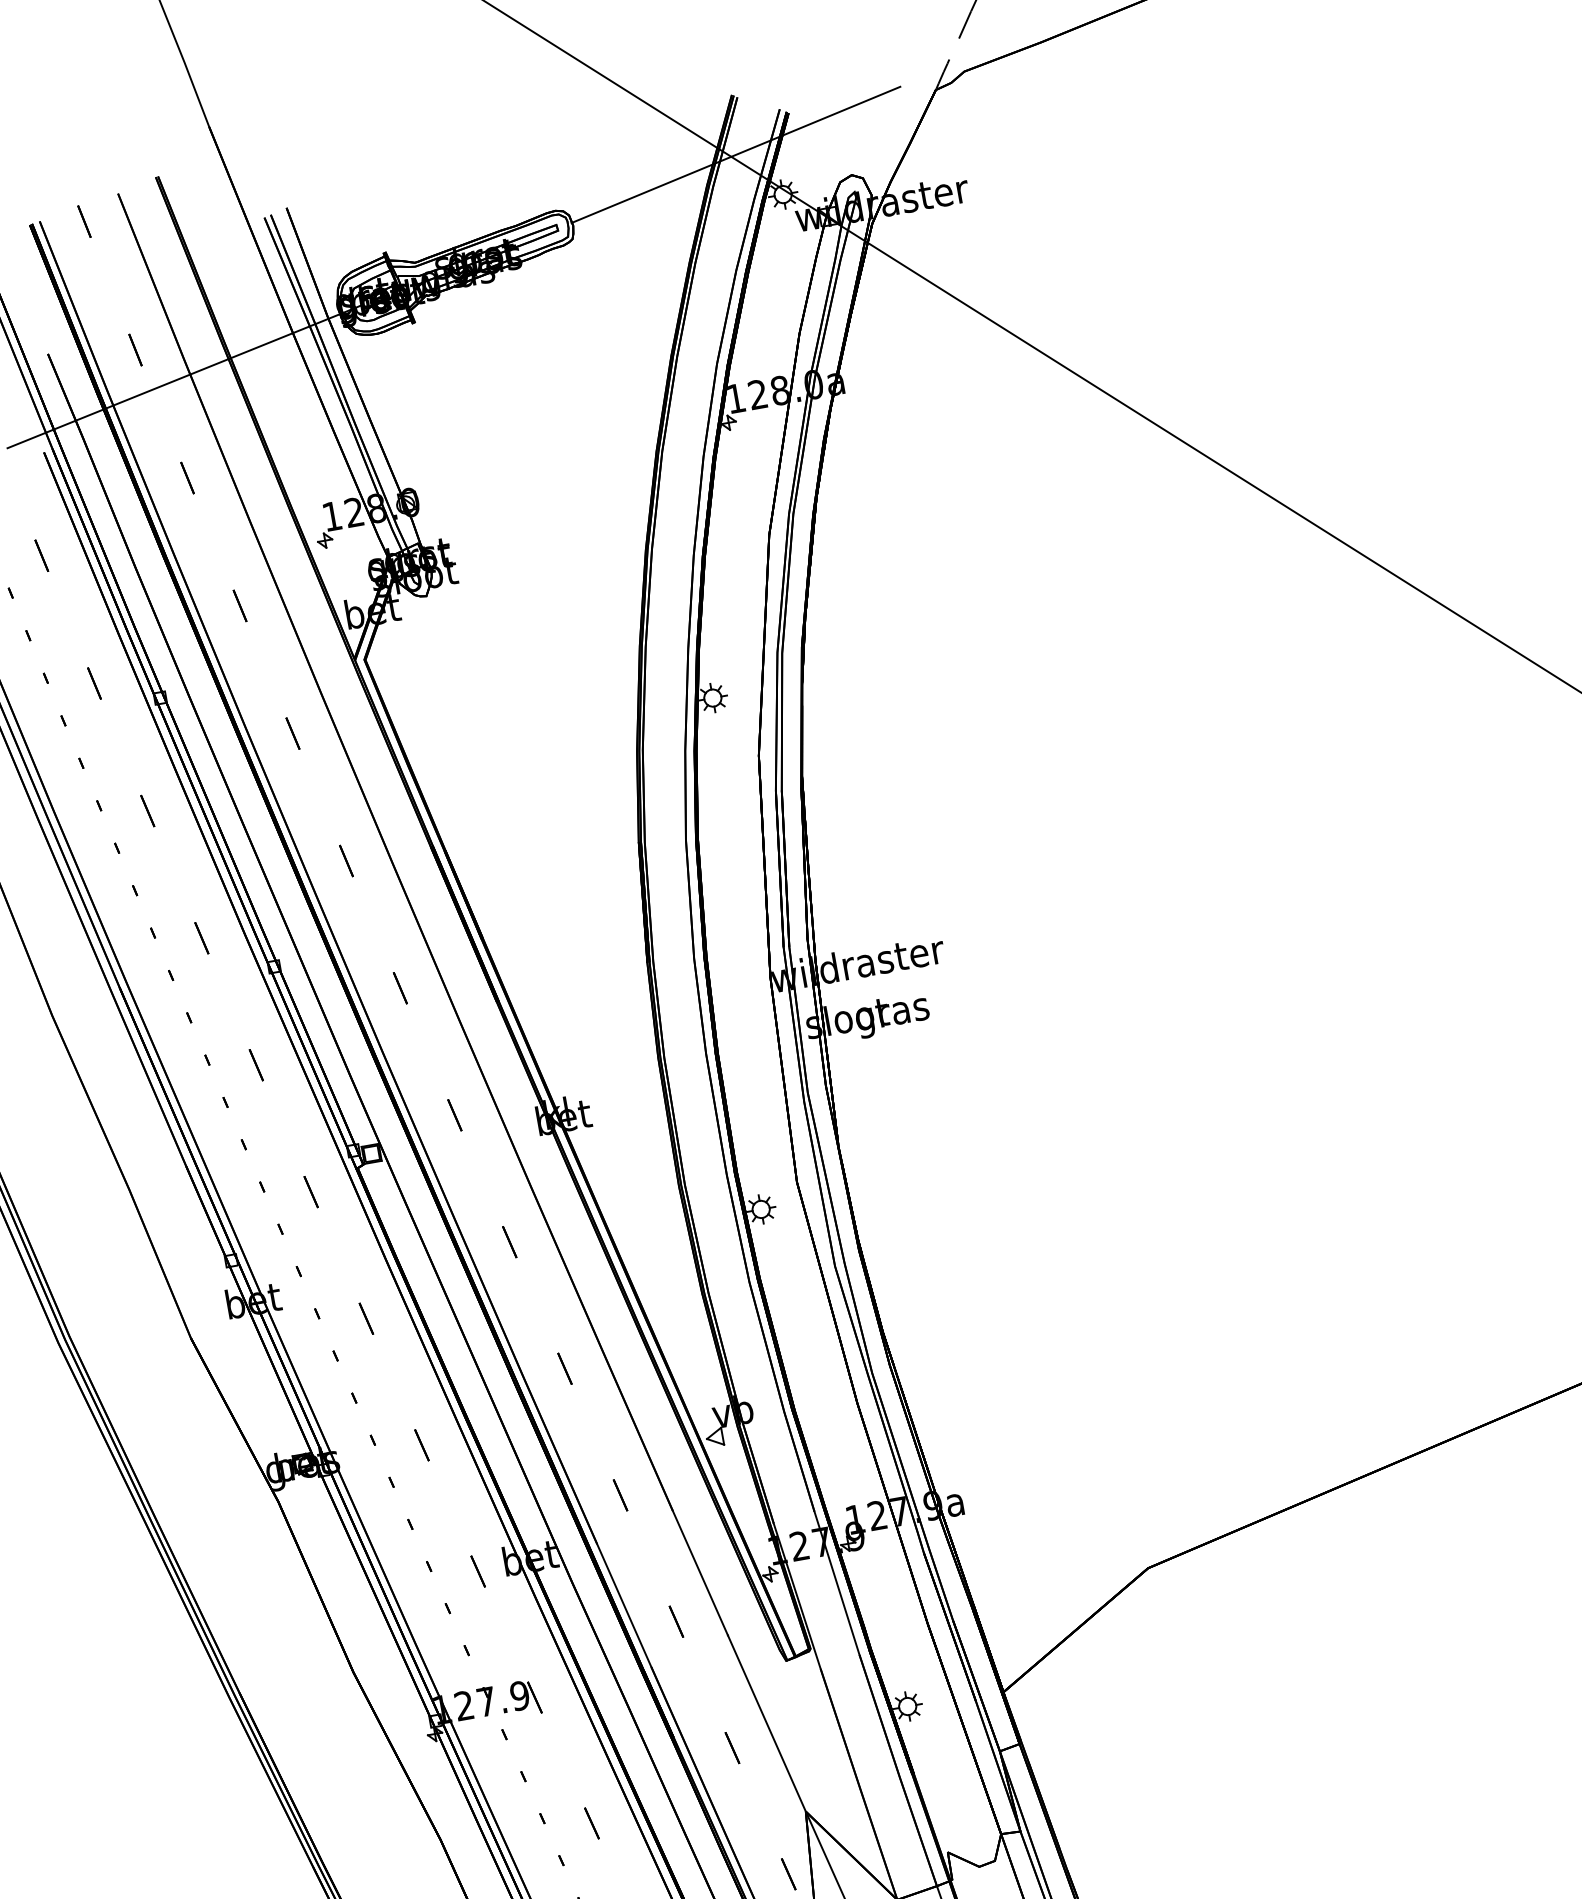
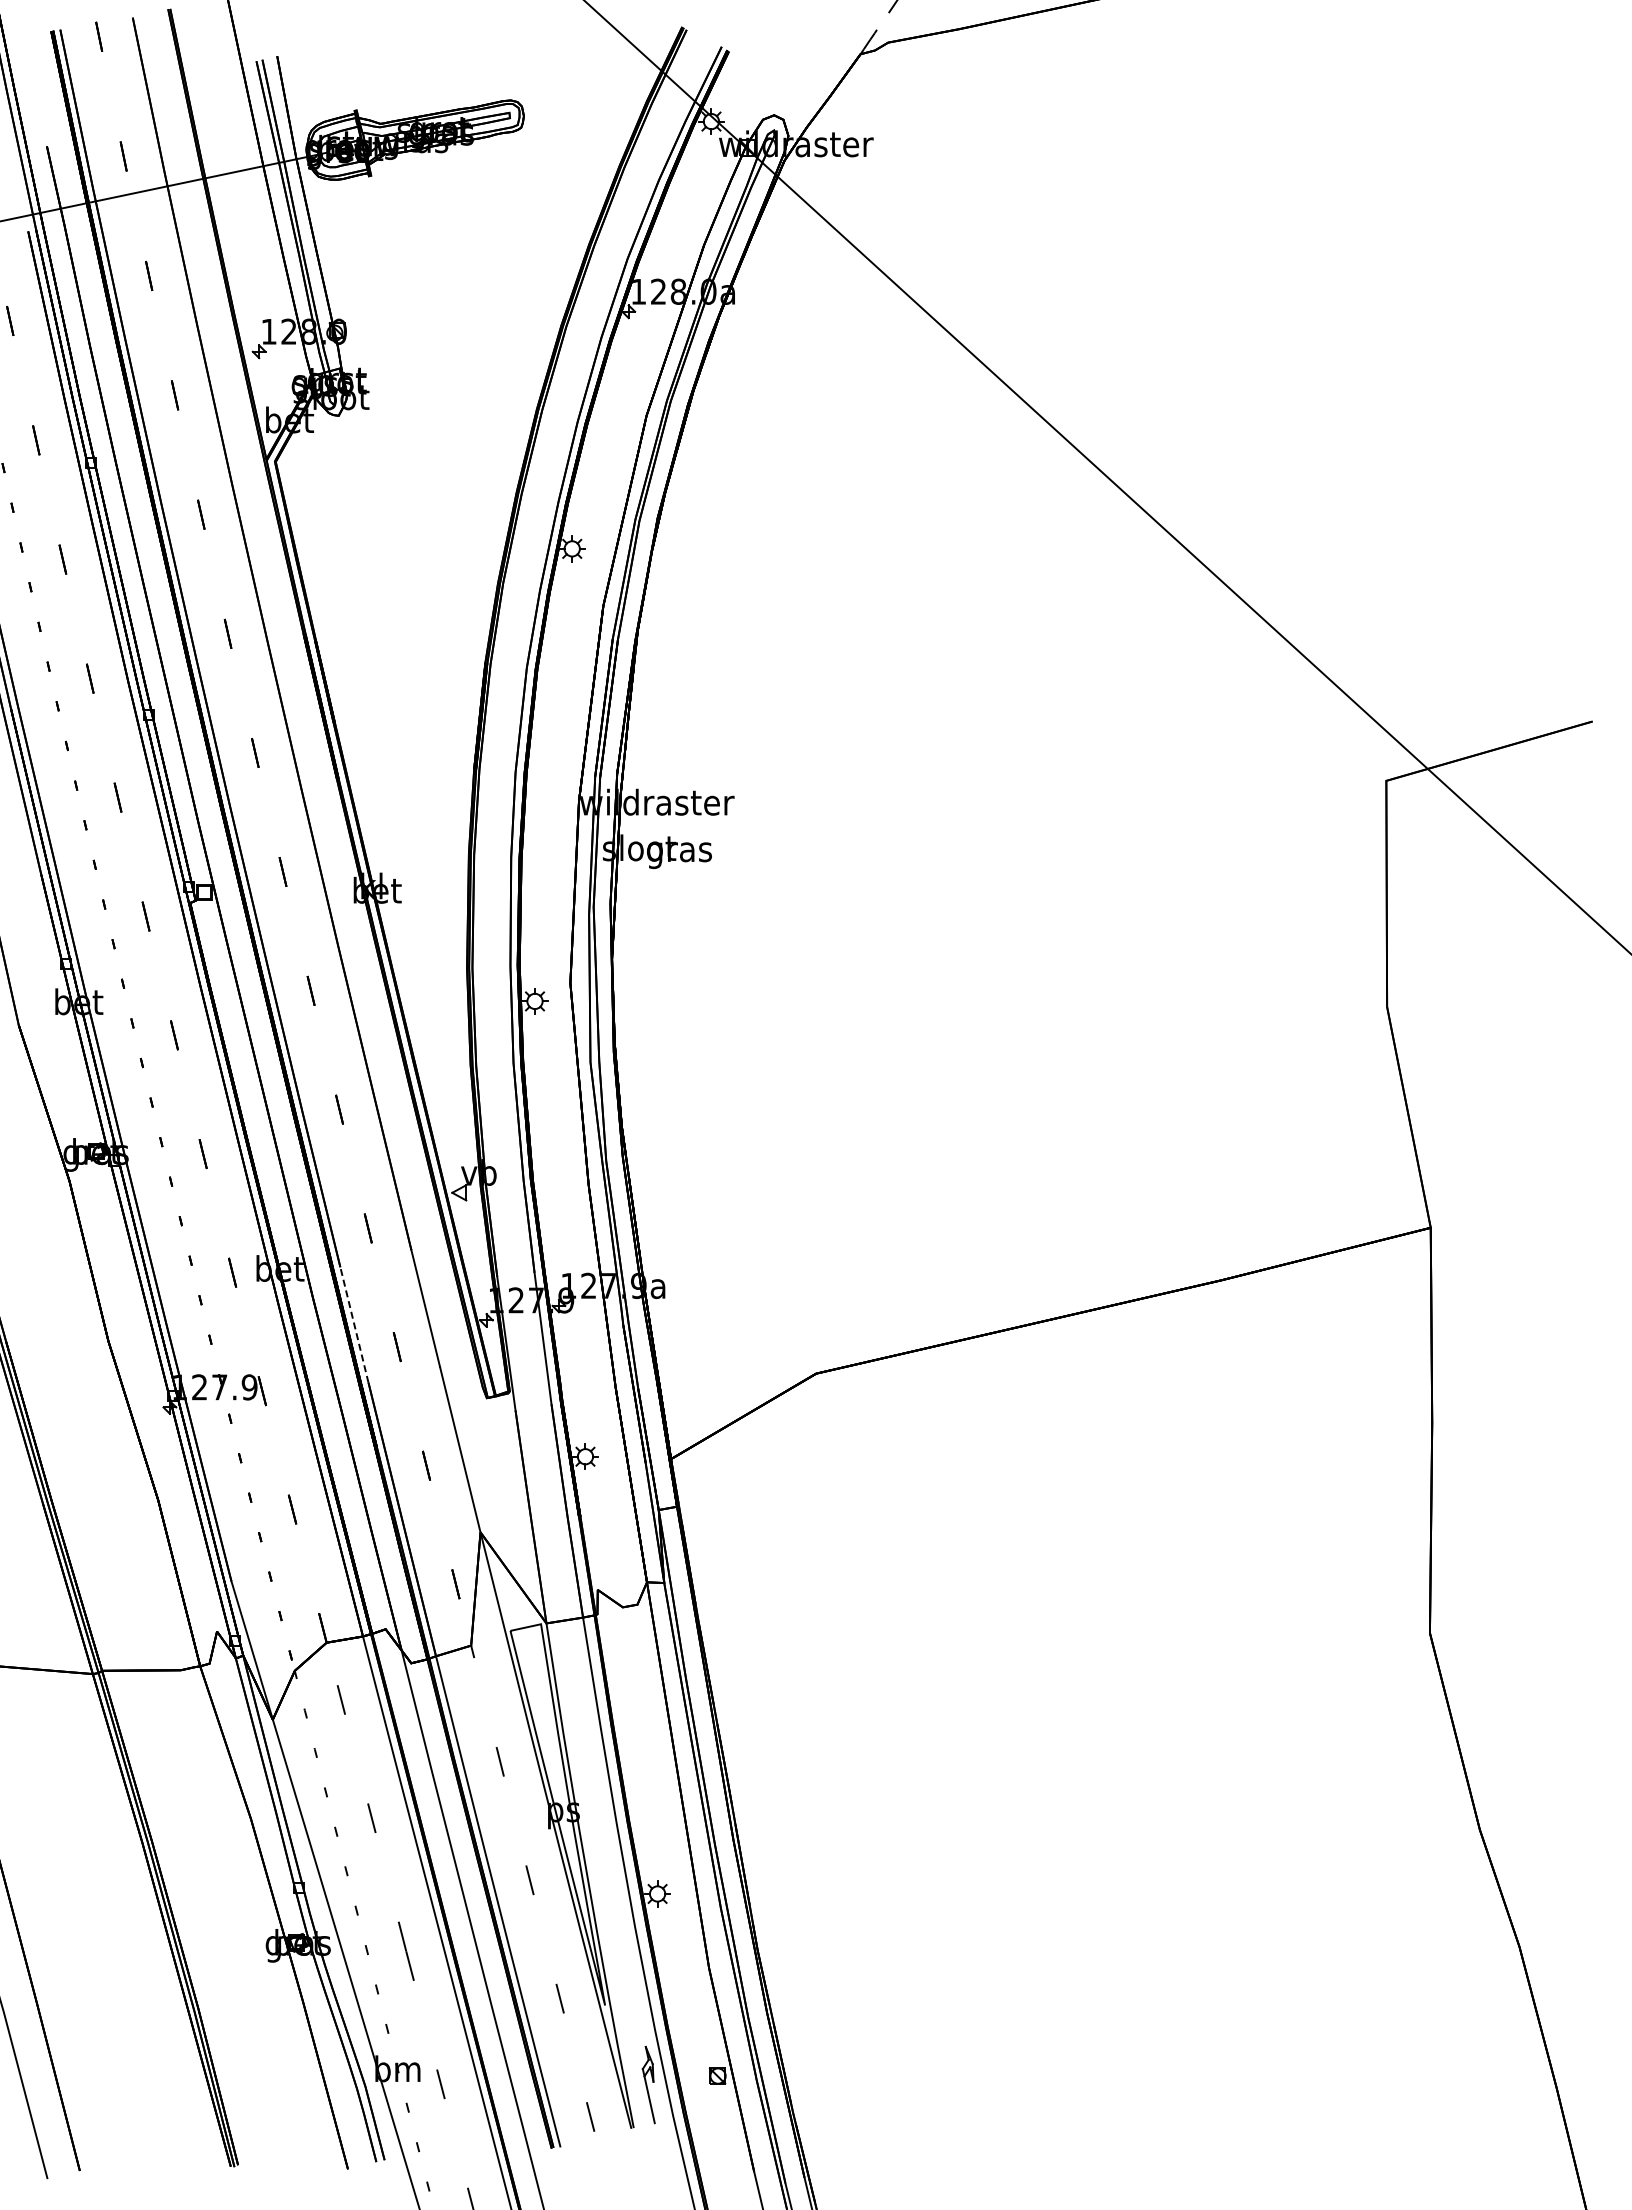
line: (735, 154) -> (676, 79), removed
line: (624, 1605) -> (354, 1324), solid -> dashed

